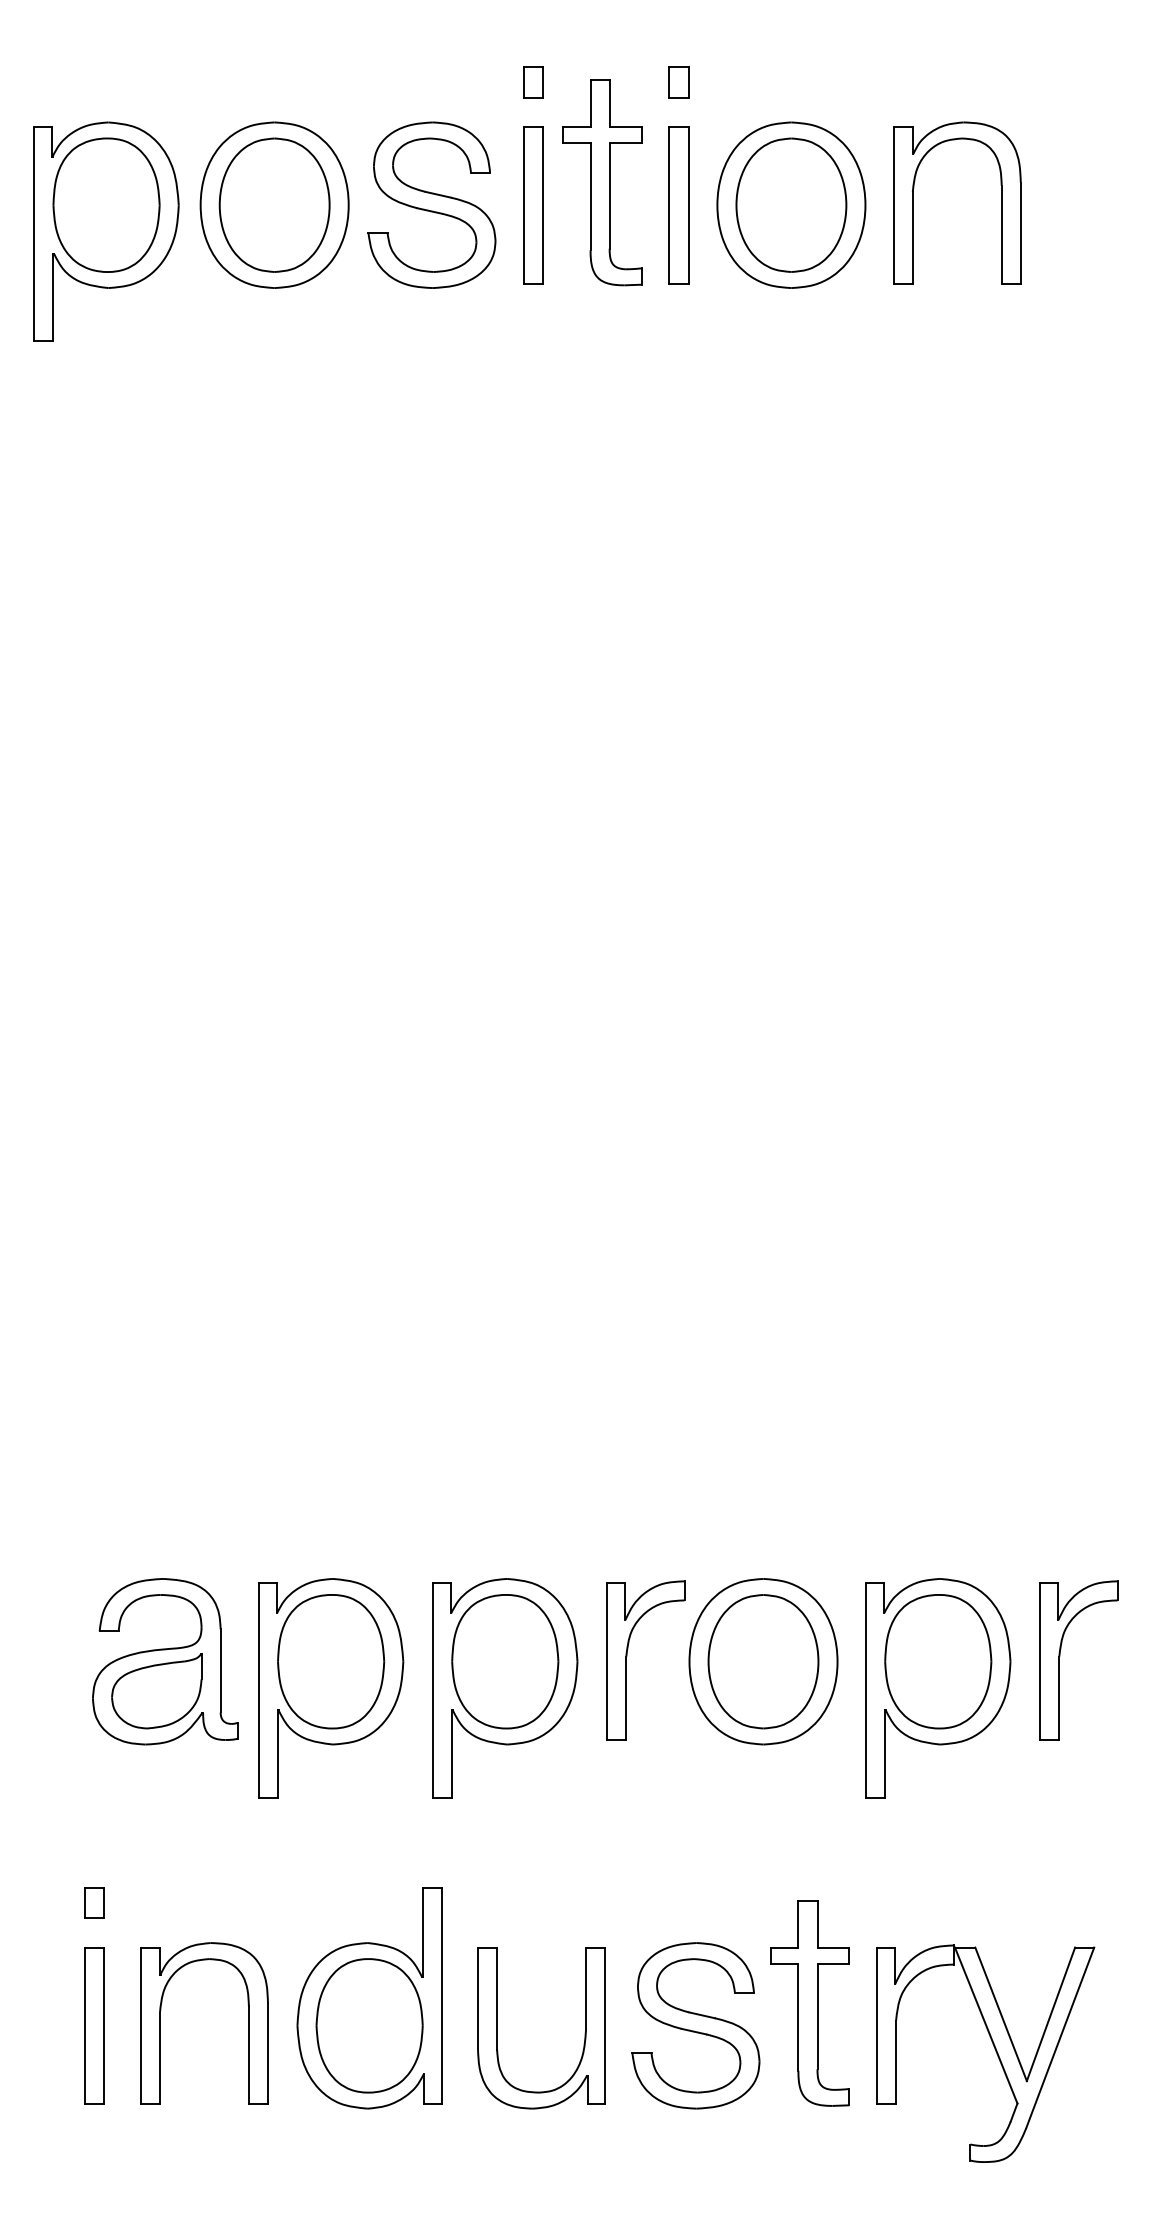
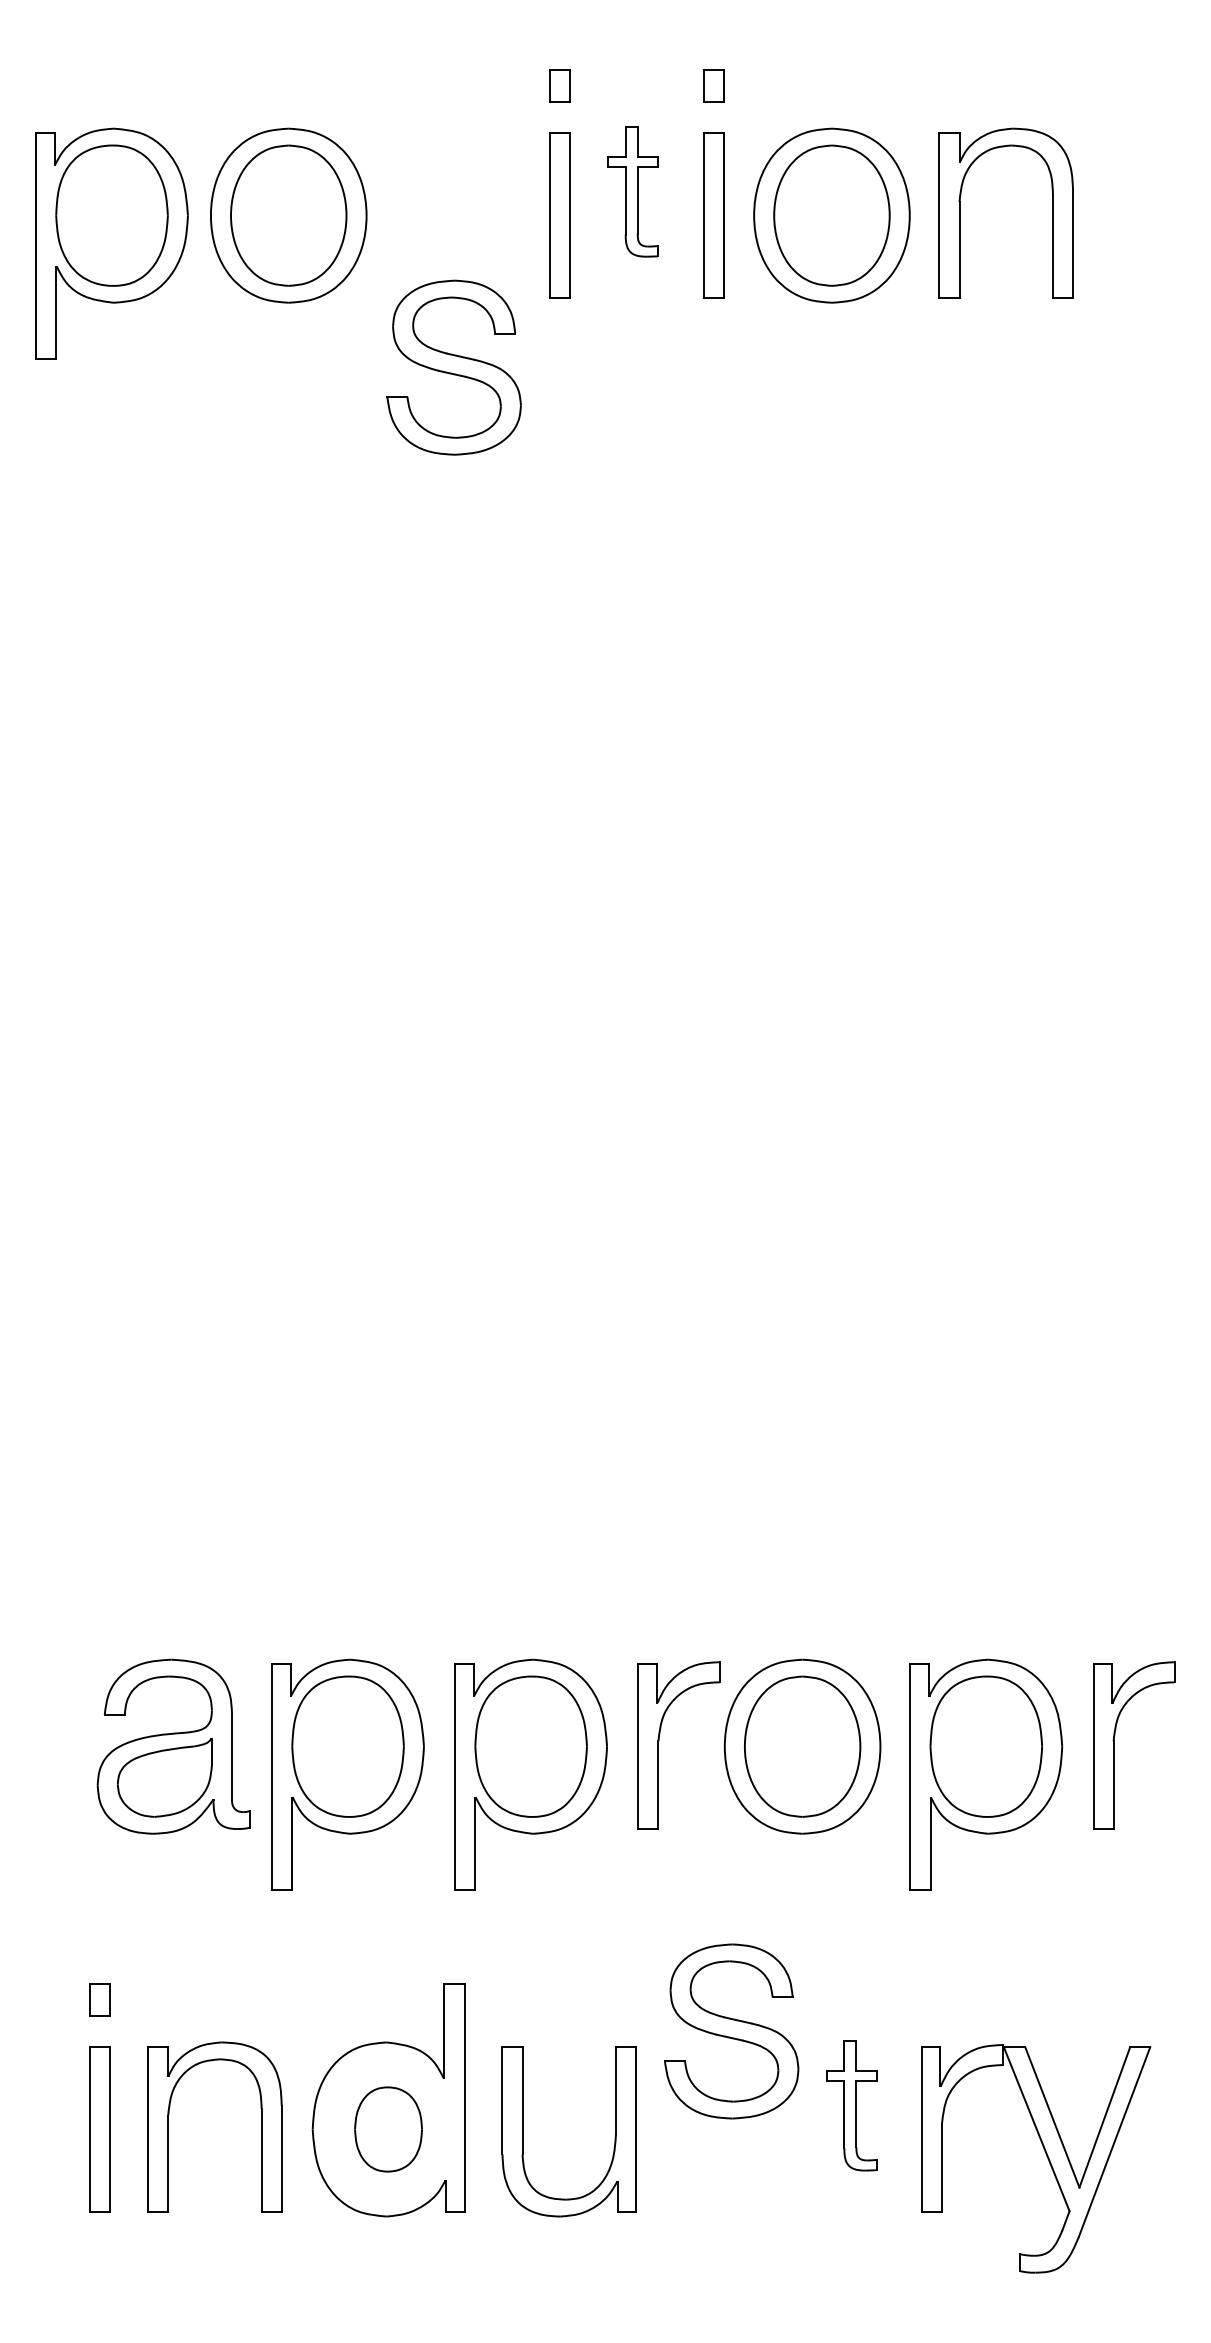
part: (601, 182) -> (632, 191), size x0.6
part: (431, 205) -> (453, 367), moved
part: (810, 2003) -> (851, 2105), size x0.6
part: (369, 2025) -> (388, 2129), size x0.6
part: (695, 2025) -> (731, 2031), moved

